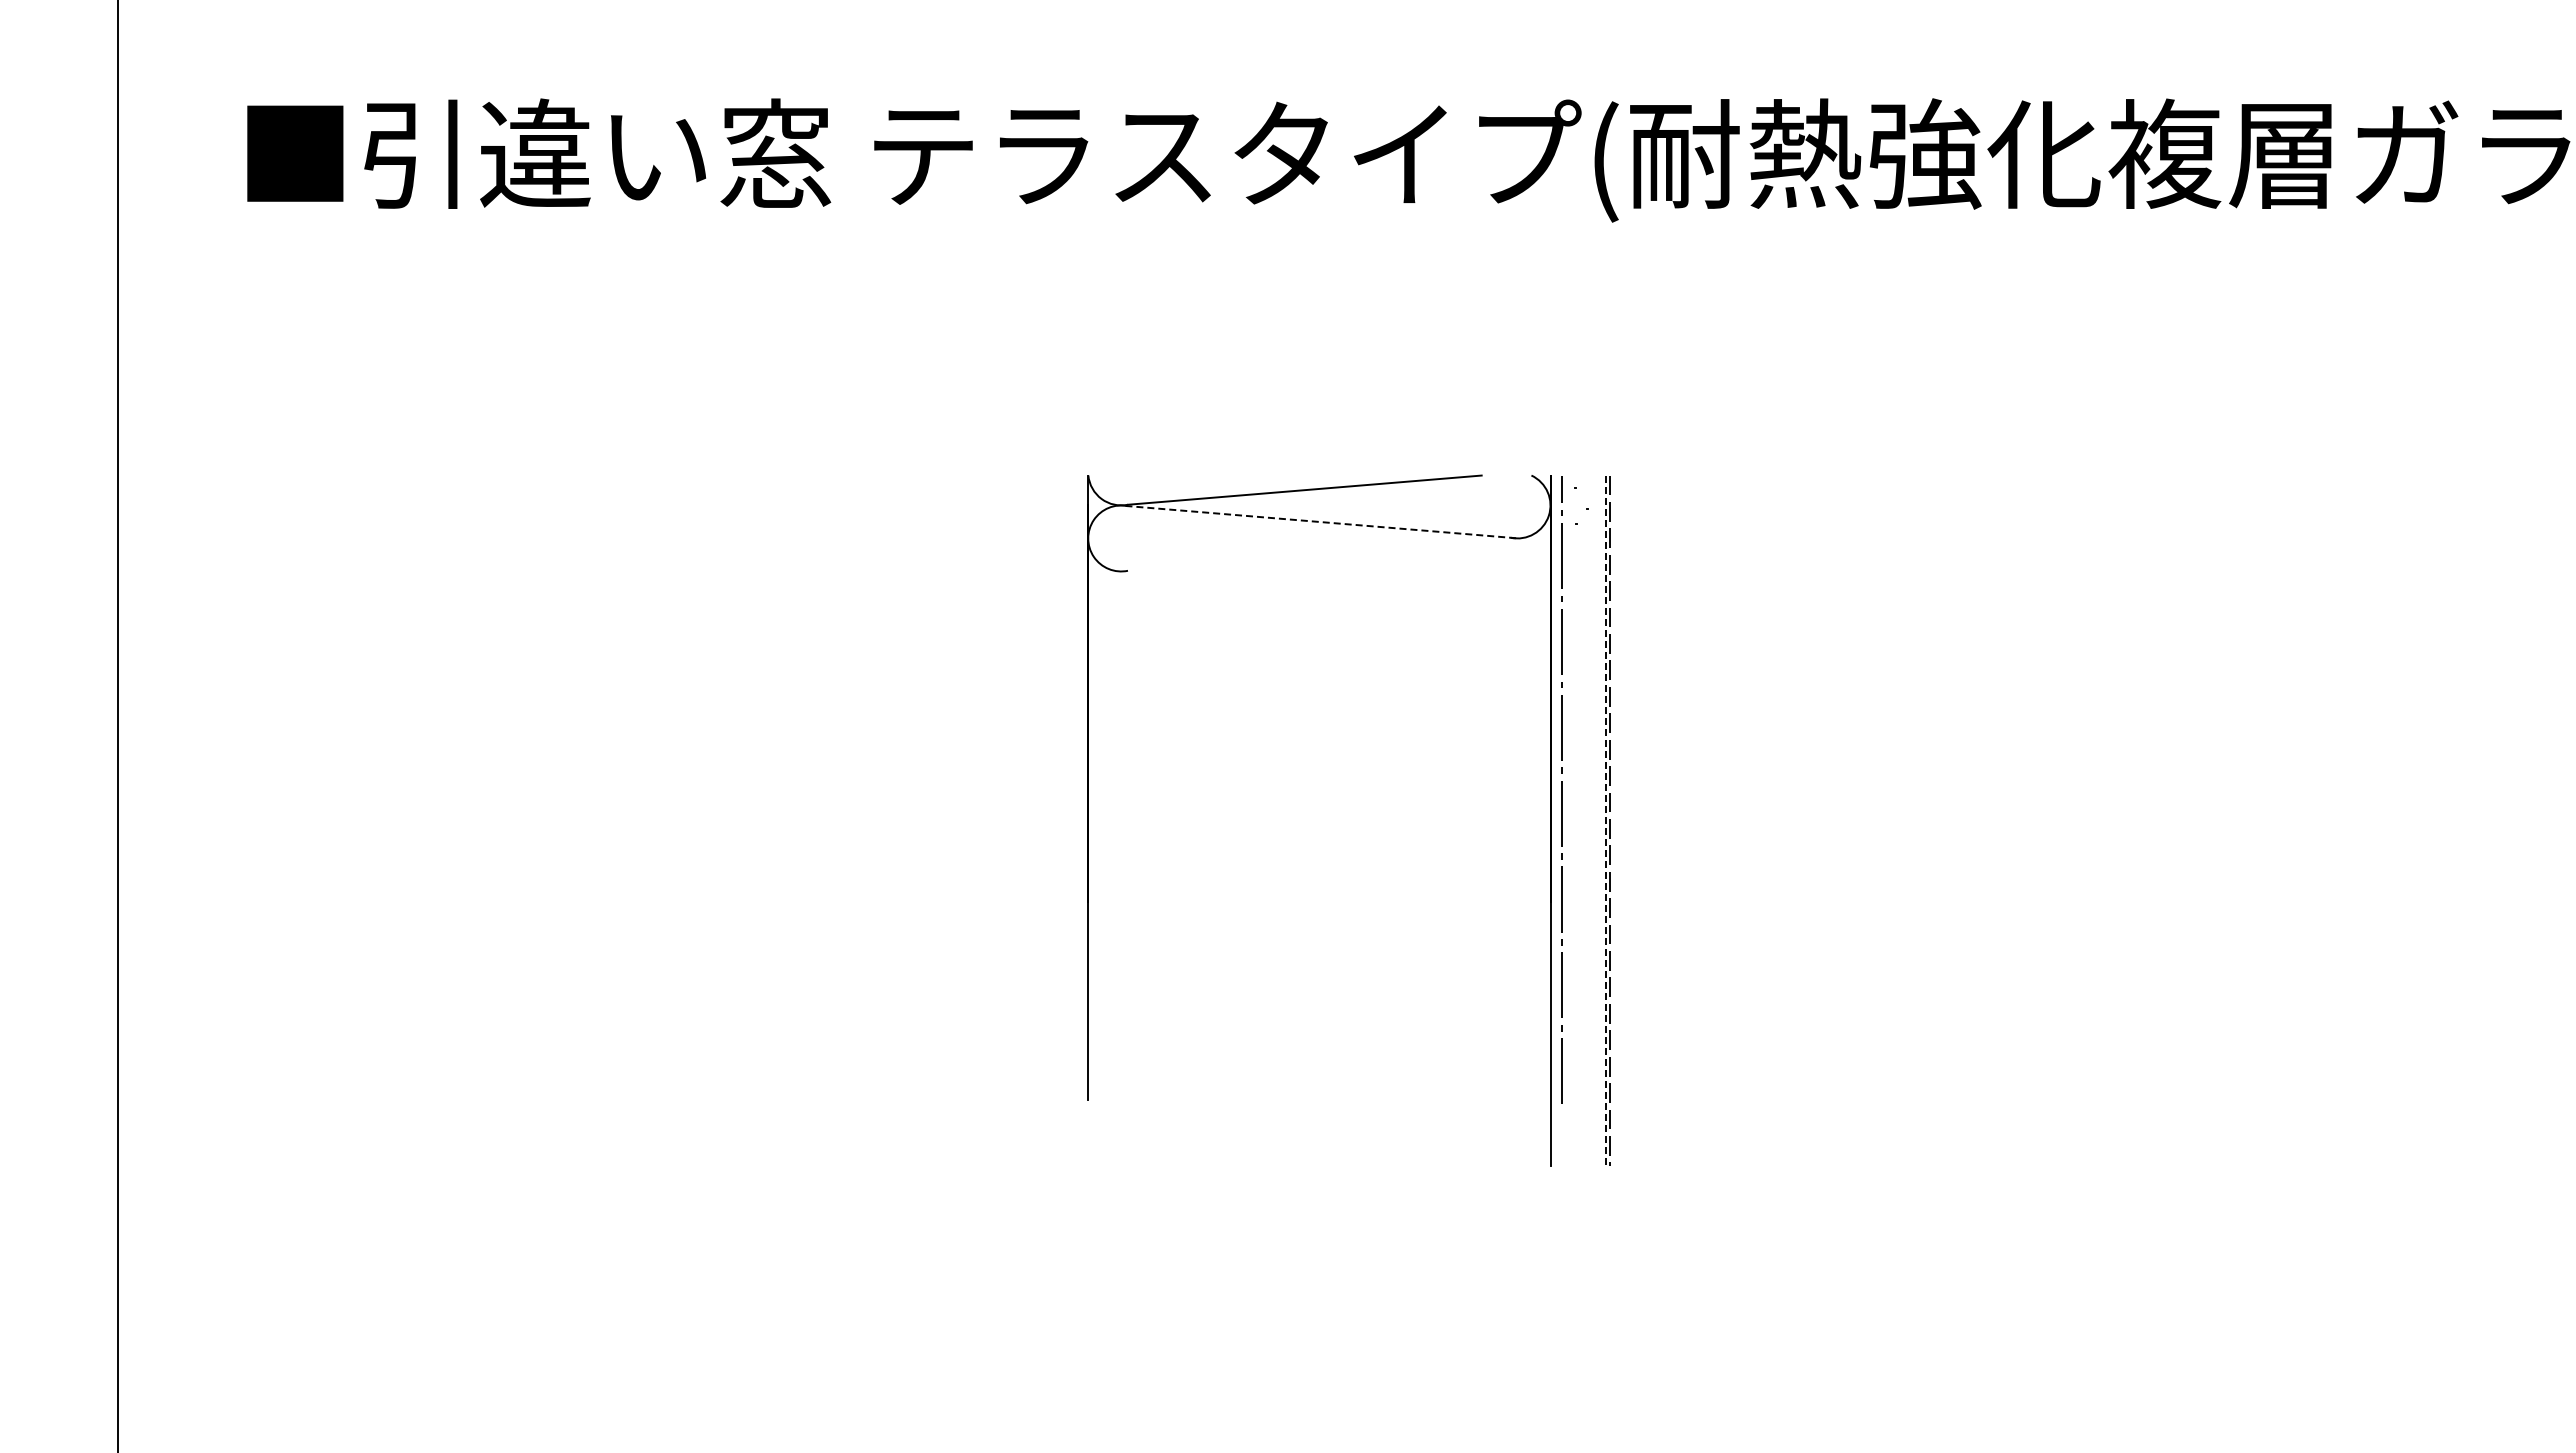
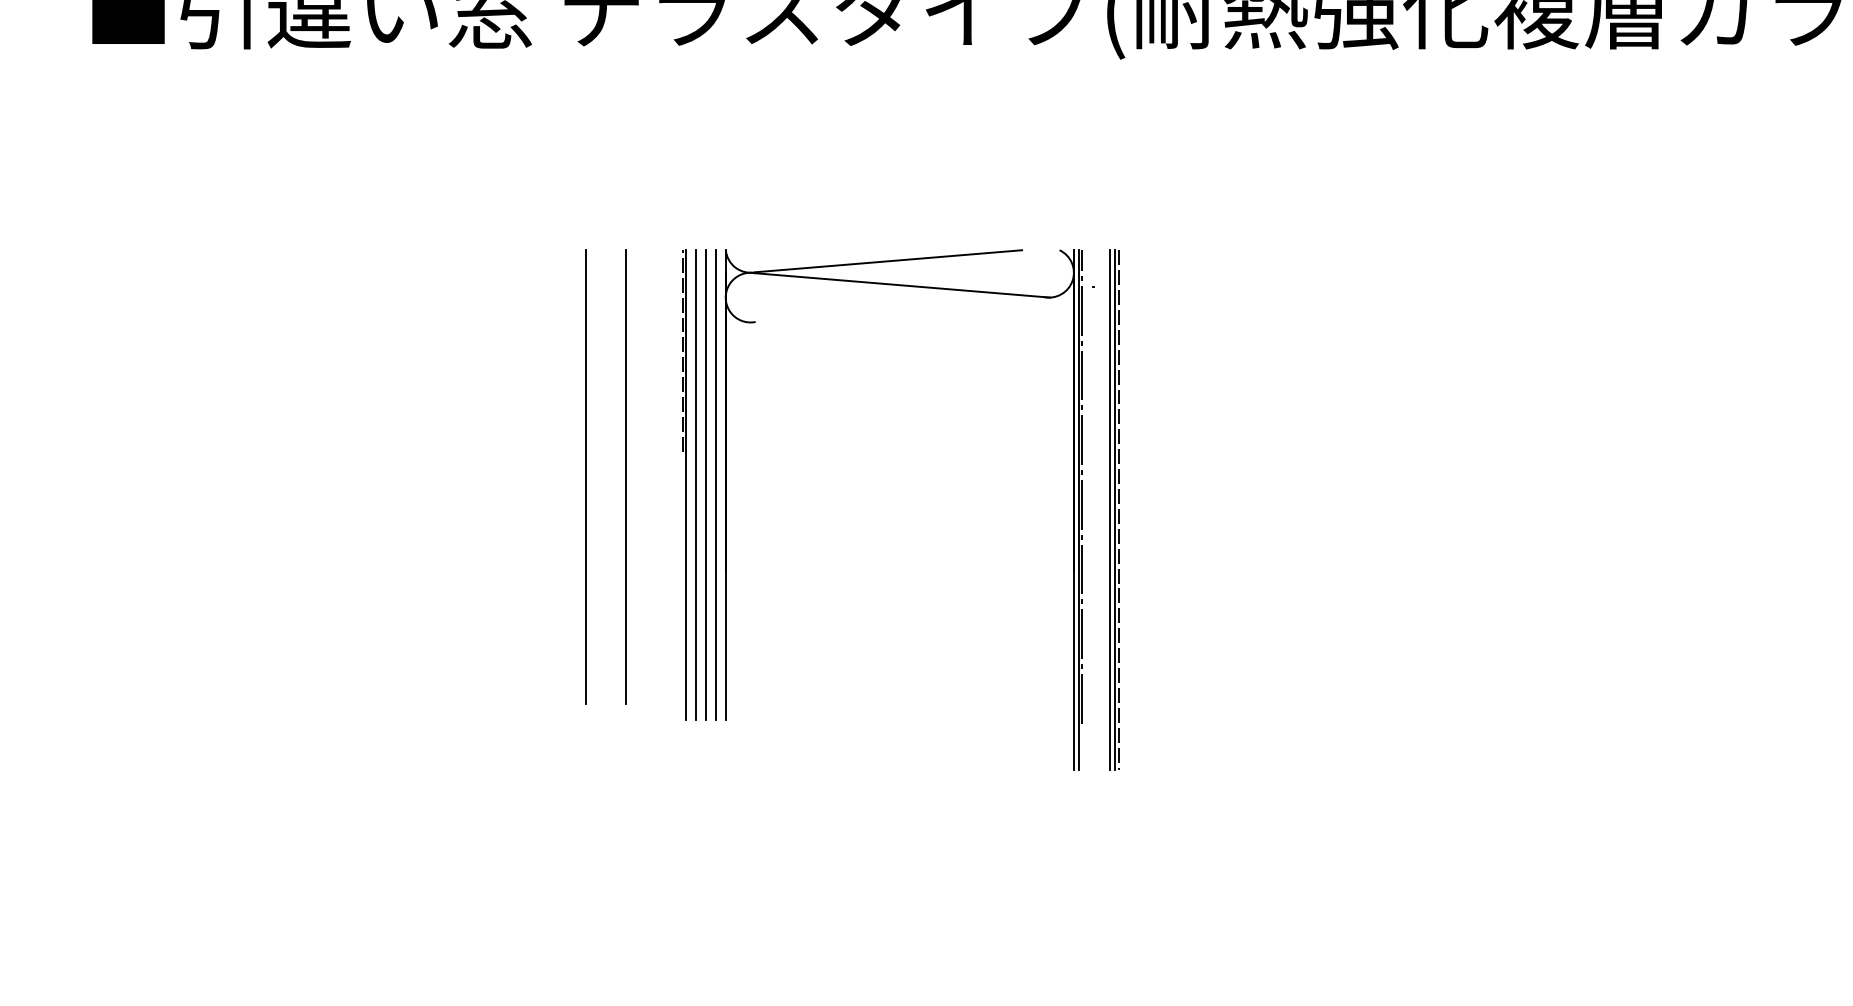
line: (1322, 522) -> (902, 285), dashed -> solid
line: (903, 776) -> (586, 476), added
line: (956, 776) -> (626, 476), added
part: (1032, 787) -> (683, 485), added
line: (1048, 787) -> (695, 485), added
line: (1061, 787) -> (705, 485), added
line: (1075, 787) -> (716, 485), added
line: (1557, 820) -> (1079, 510), added
line: (1598, 820) -> (1110, 510), added
line: (1605, 821) -> (1115, 510), dashed -> solid

